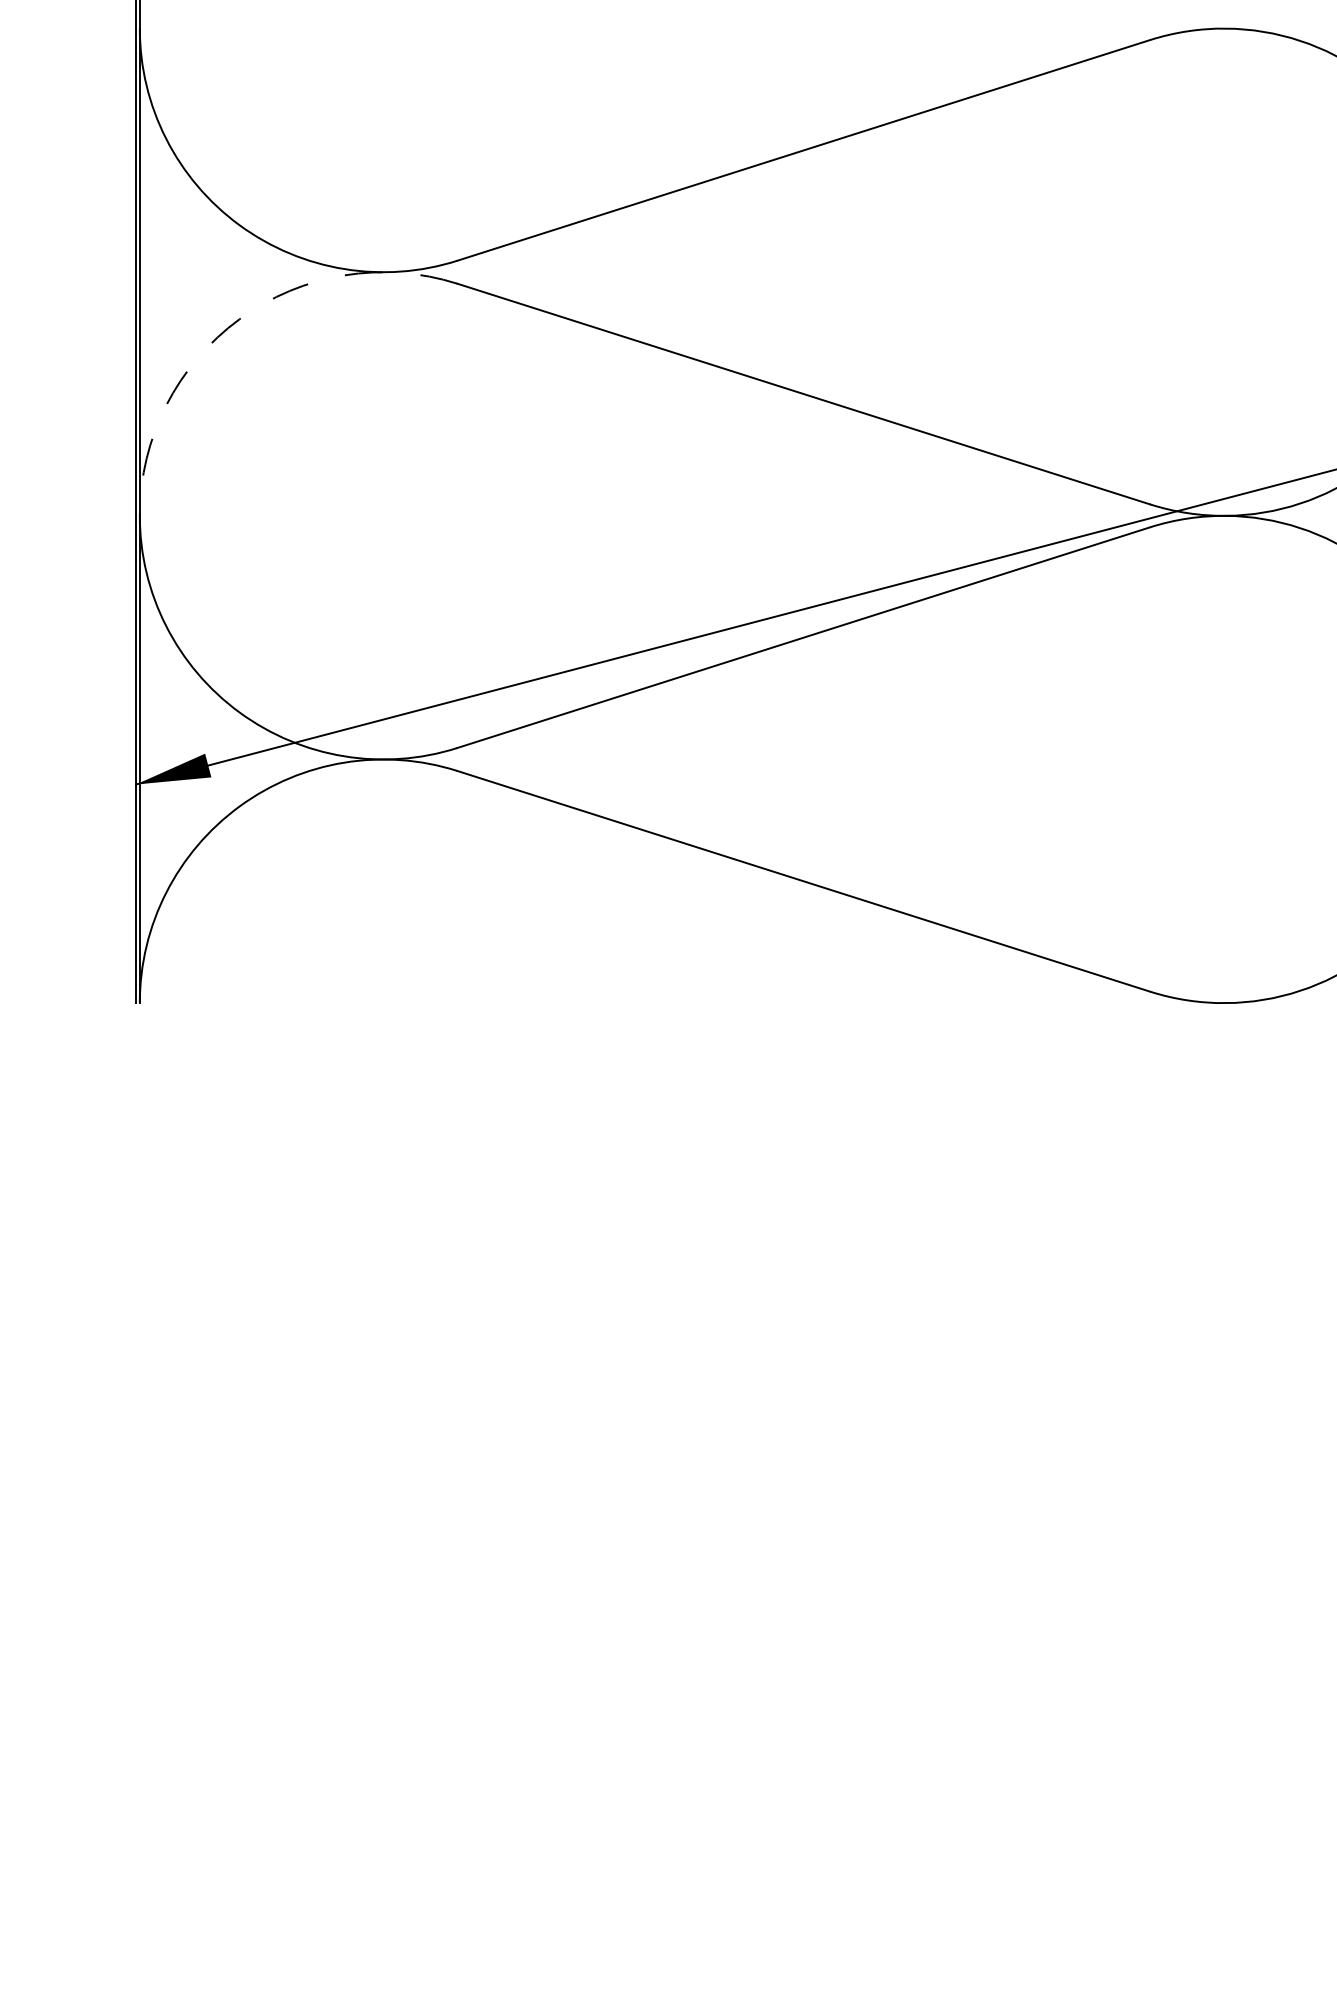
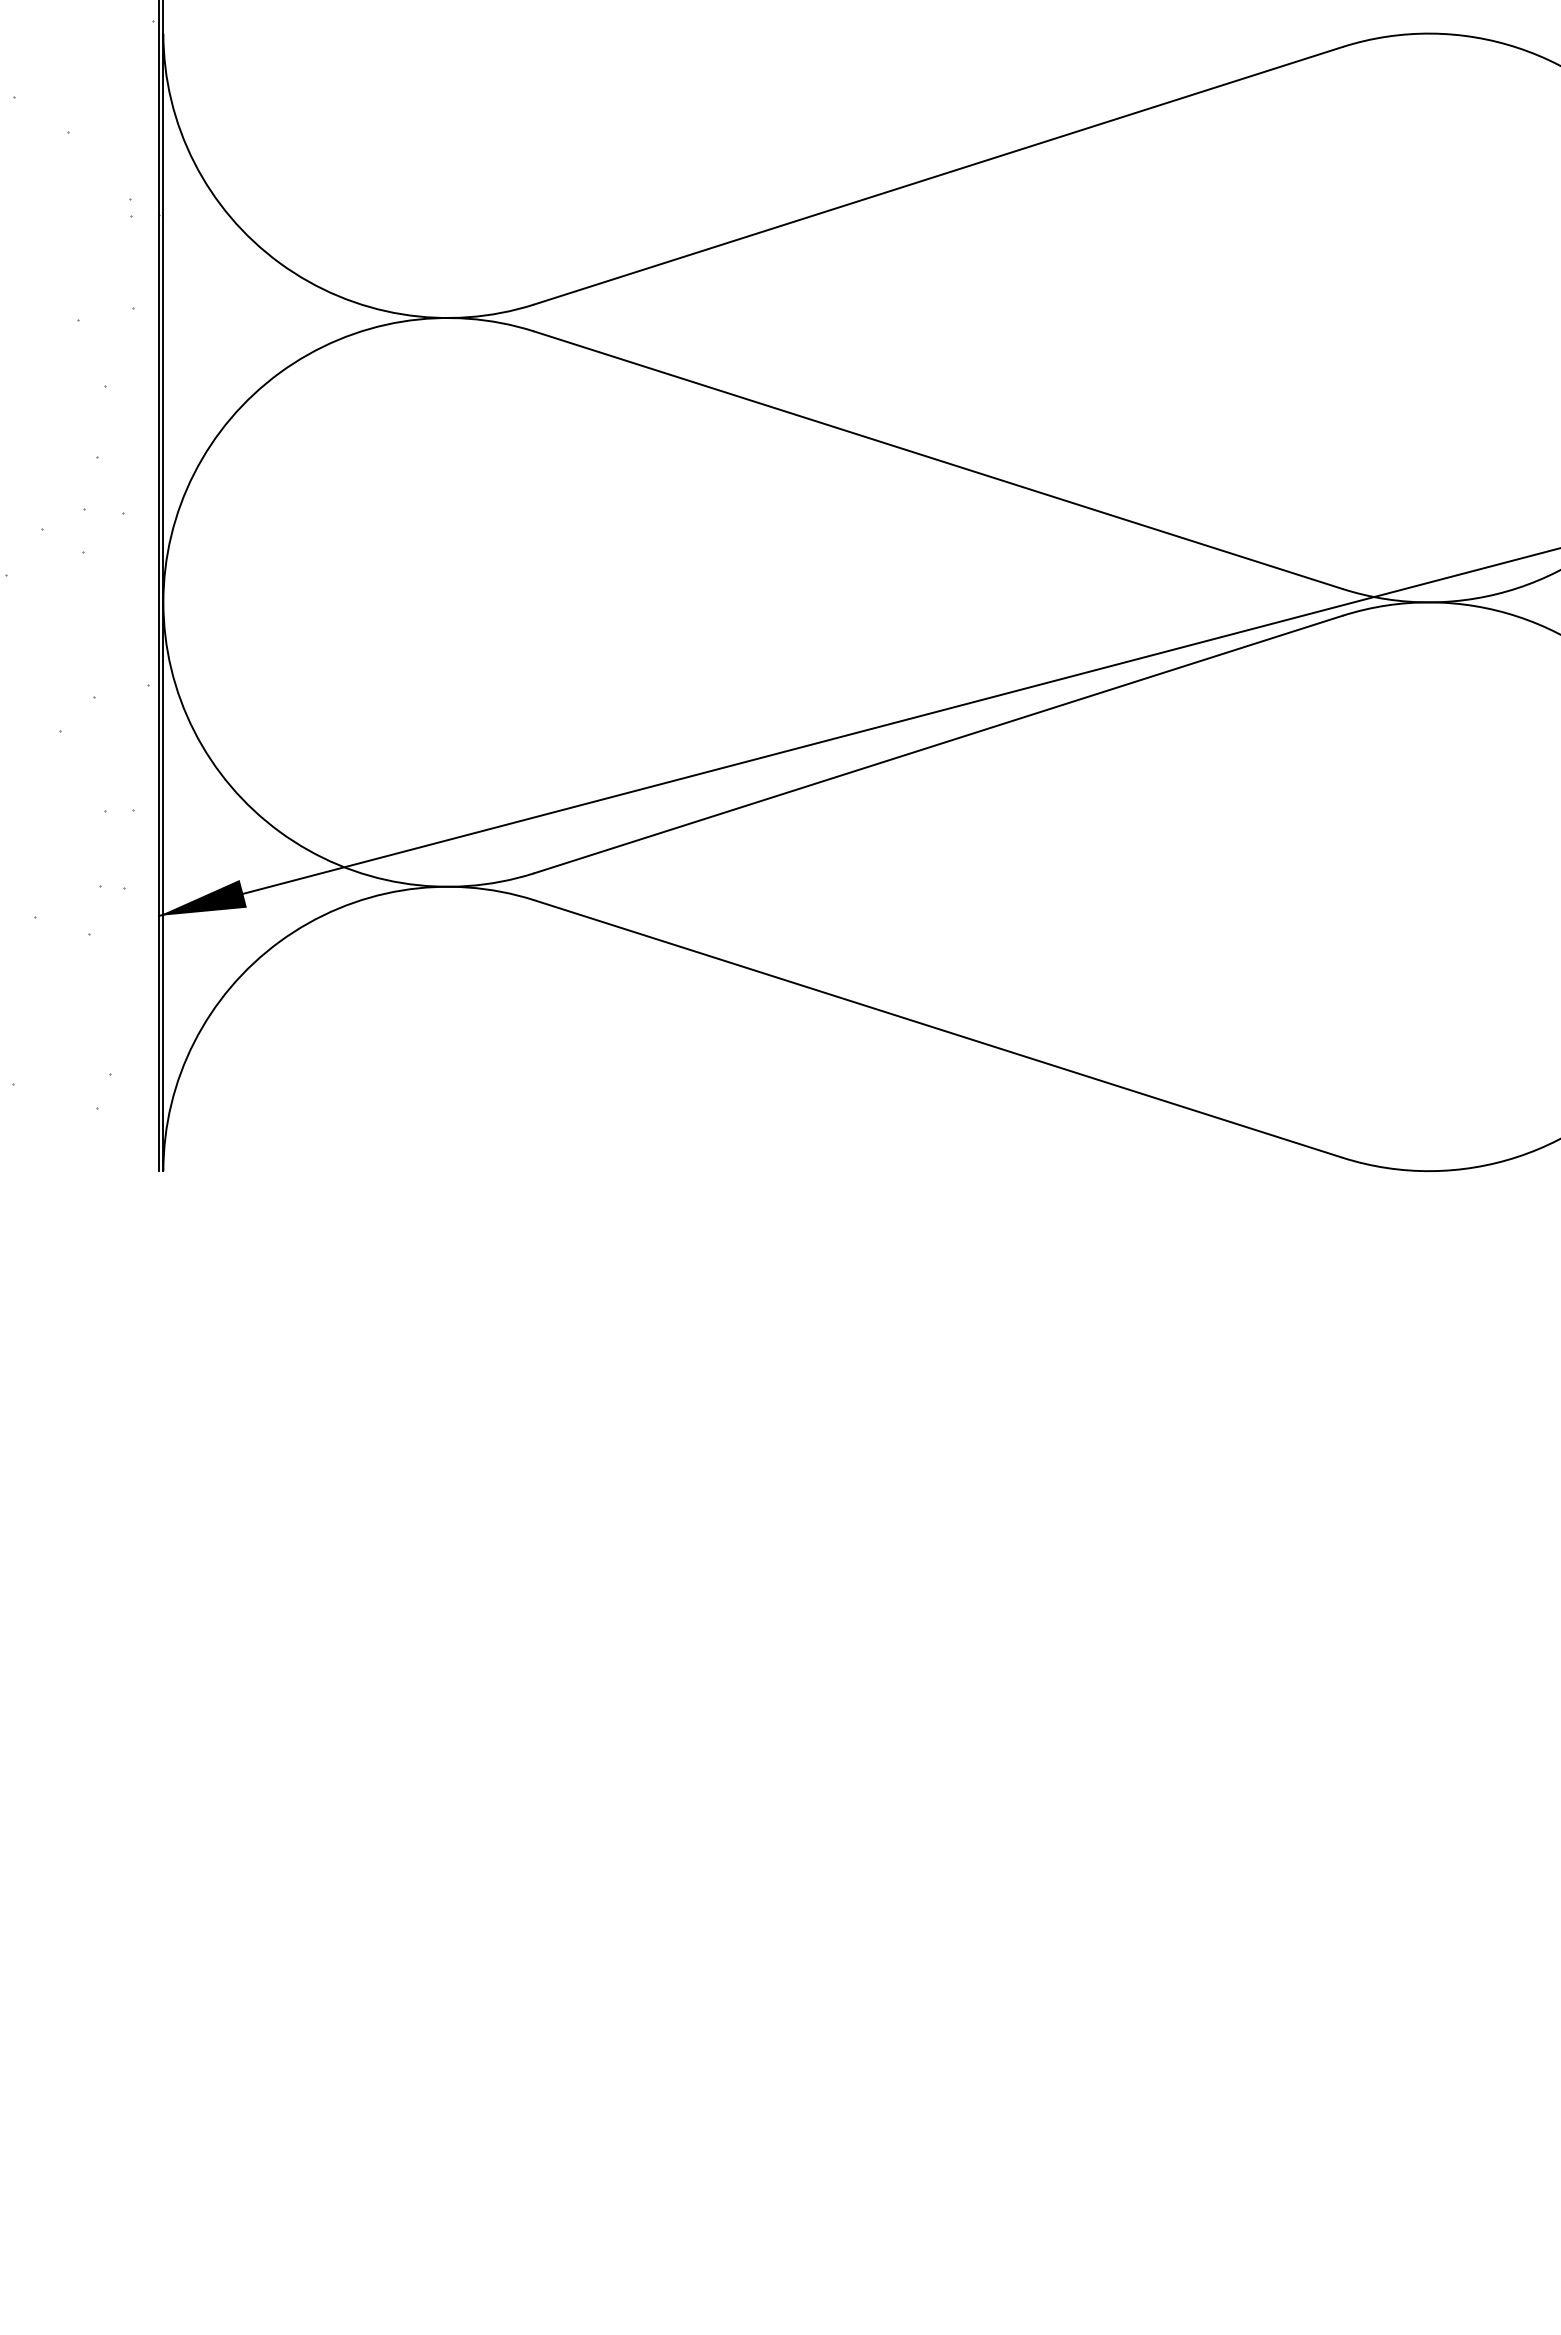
arc: (239, 318) -> (279, 372), dashed -> solid
hatch: (70, 482) -> (82, 563), added

